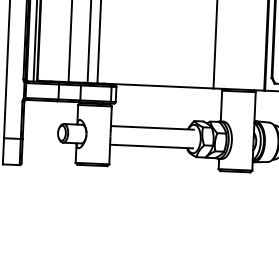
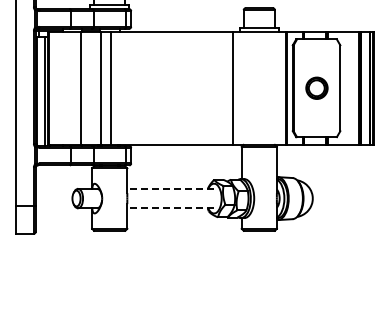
line: (152, 127) -> (170, 188), solid -> dashed
line: (151, 146) -> (170, 208), solid -> dashed

